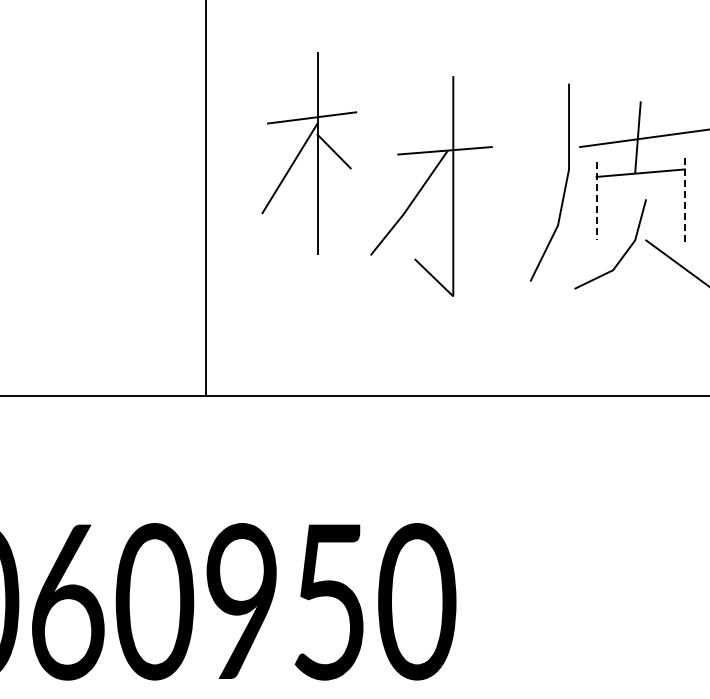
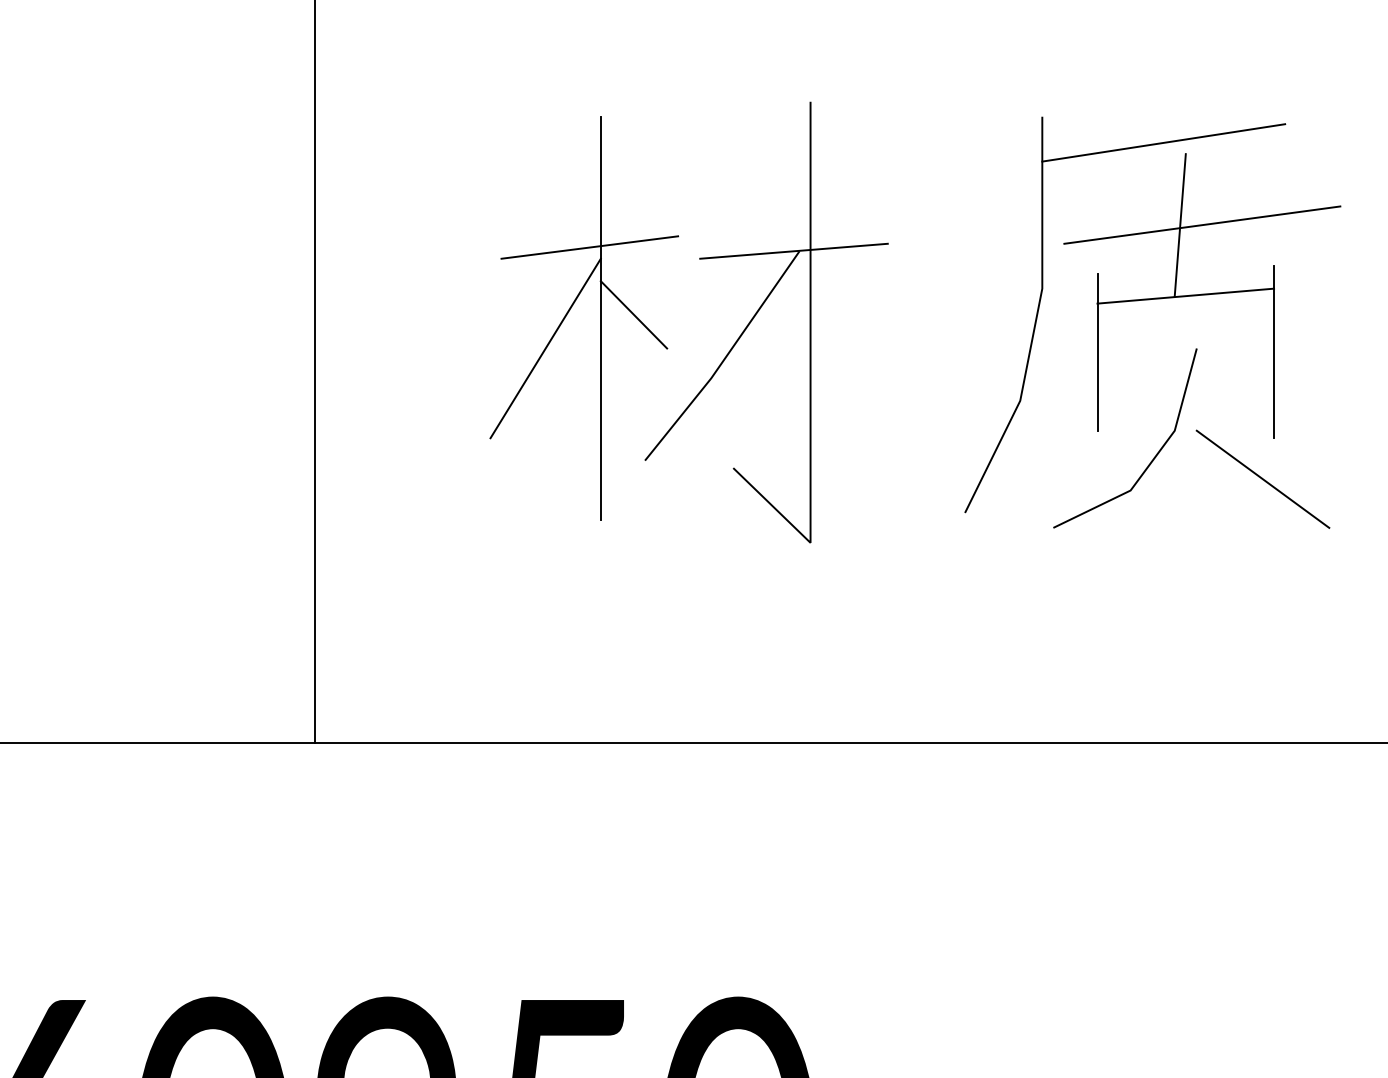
line: (629, 96) -> (1163, 142), added
part: (302, 150) -> (570, 312), moved
line: (596, 201) -> (1097, 352), dashed -> solid
line: (684, 201) -> (1273, 352), dashed -> solid

